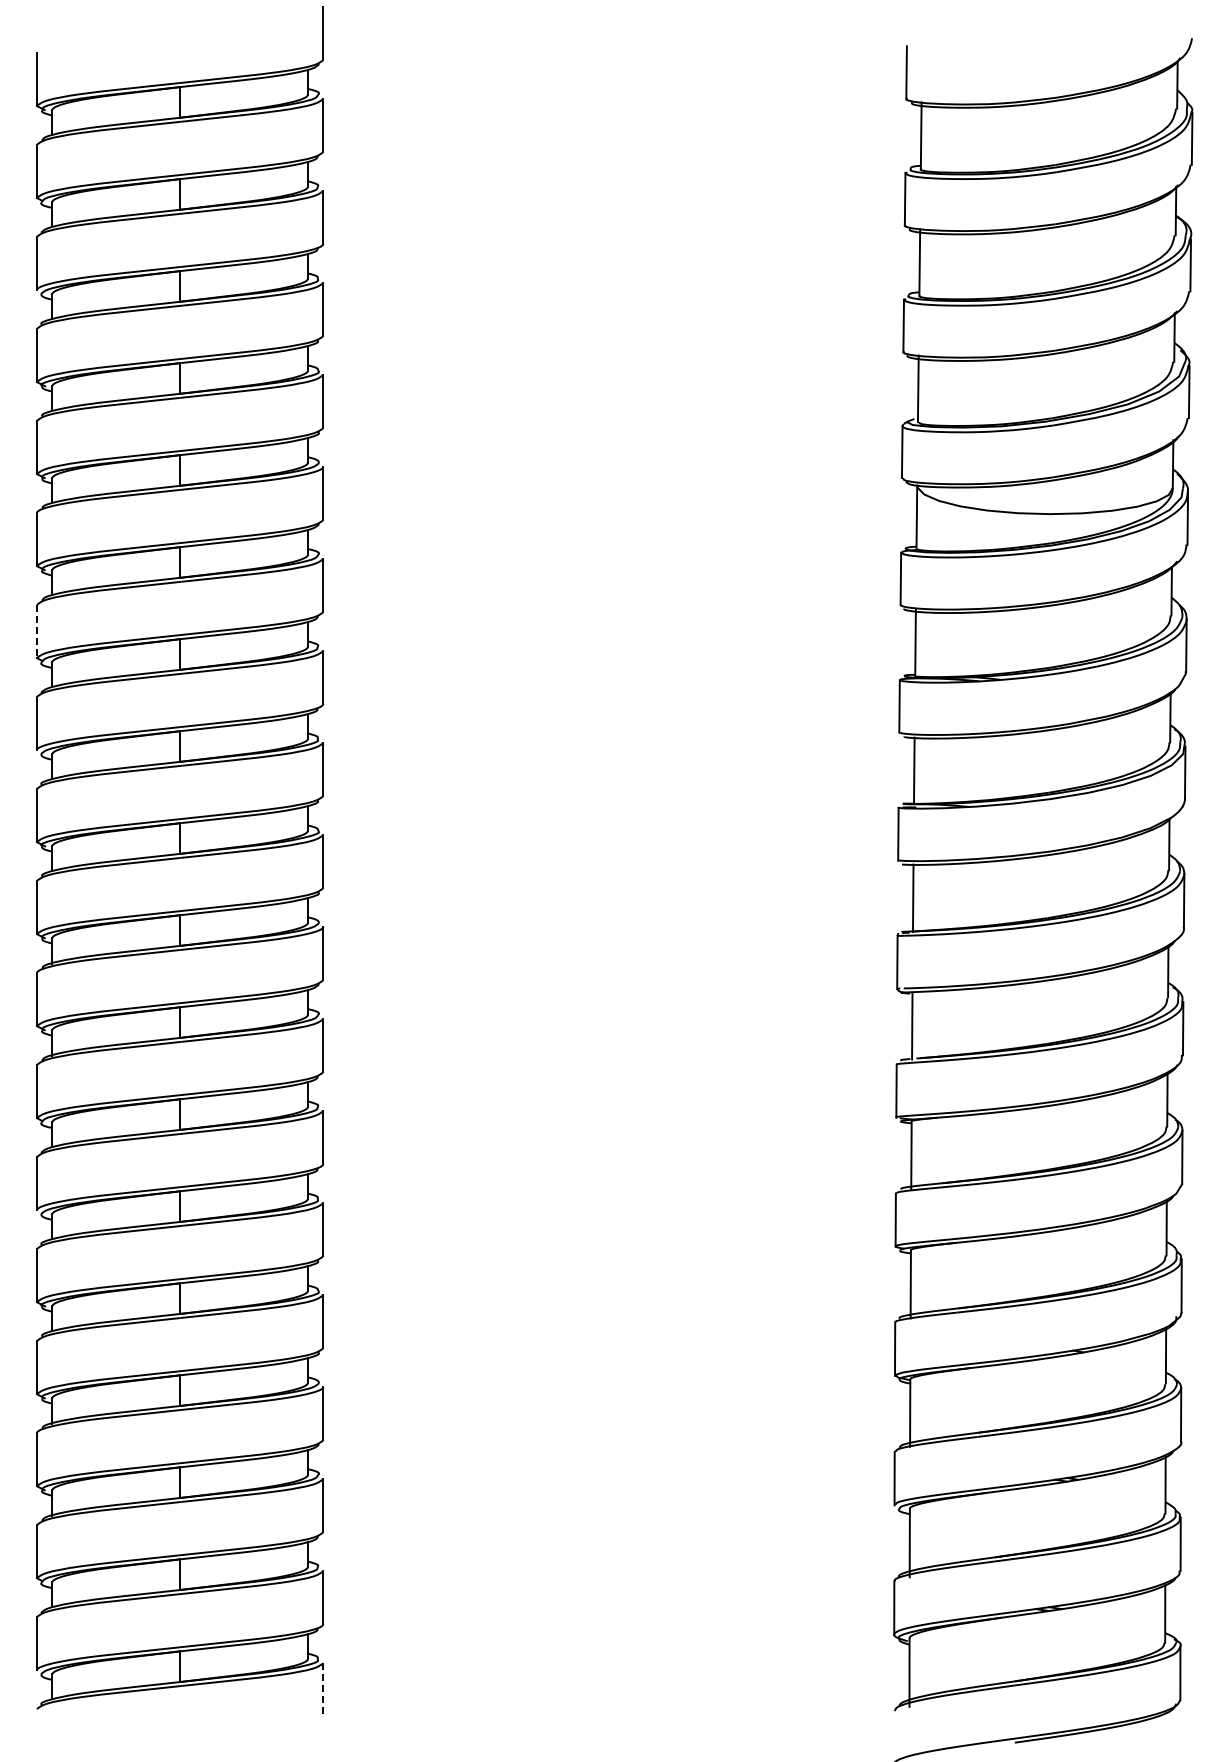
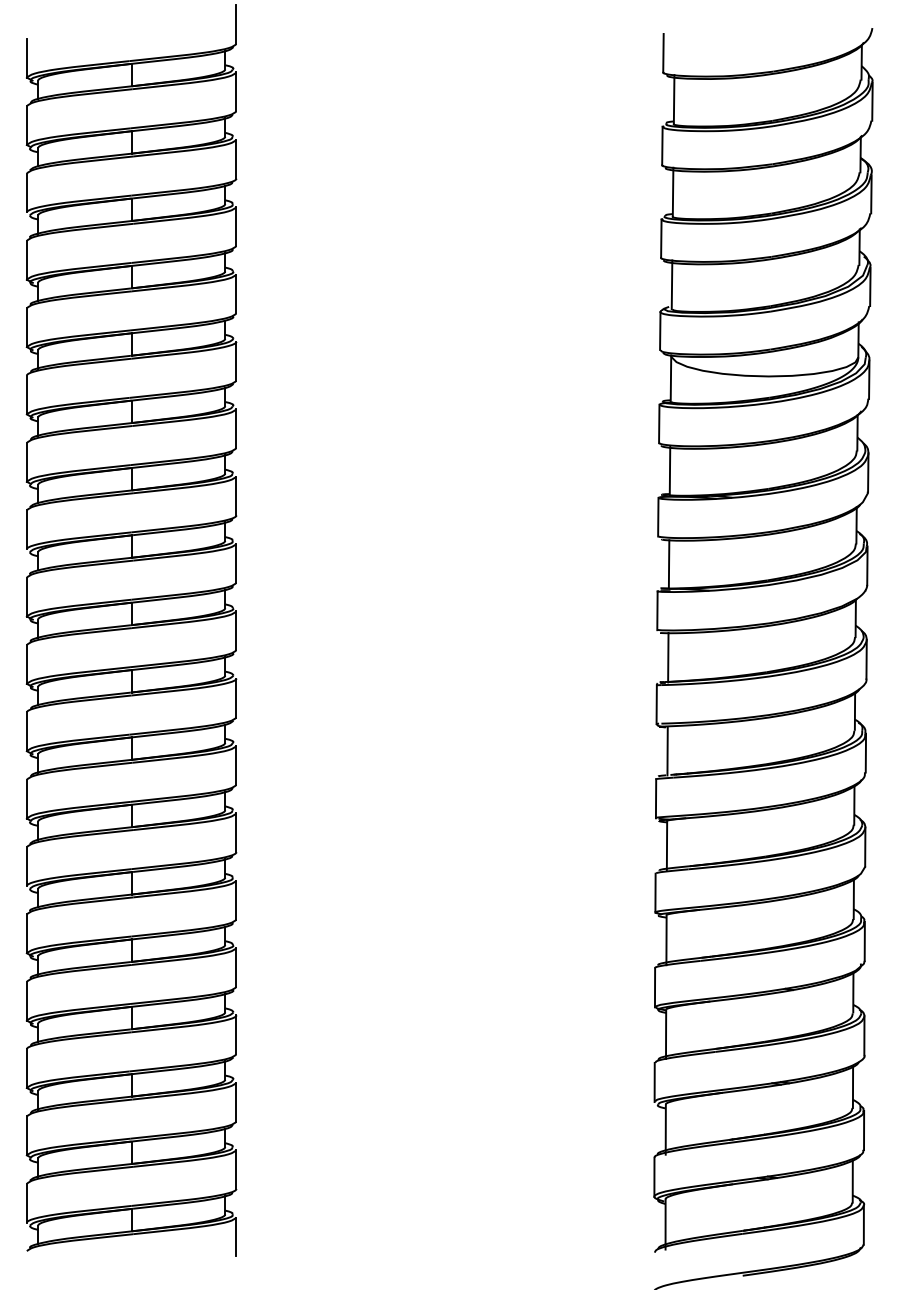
line: (37, 631) -> (27, 462), dashed -> solid
line: (323, 1689) -> (236, 1236), dashed -> solid

